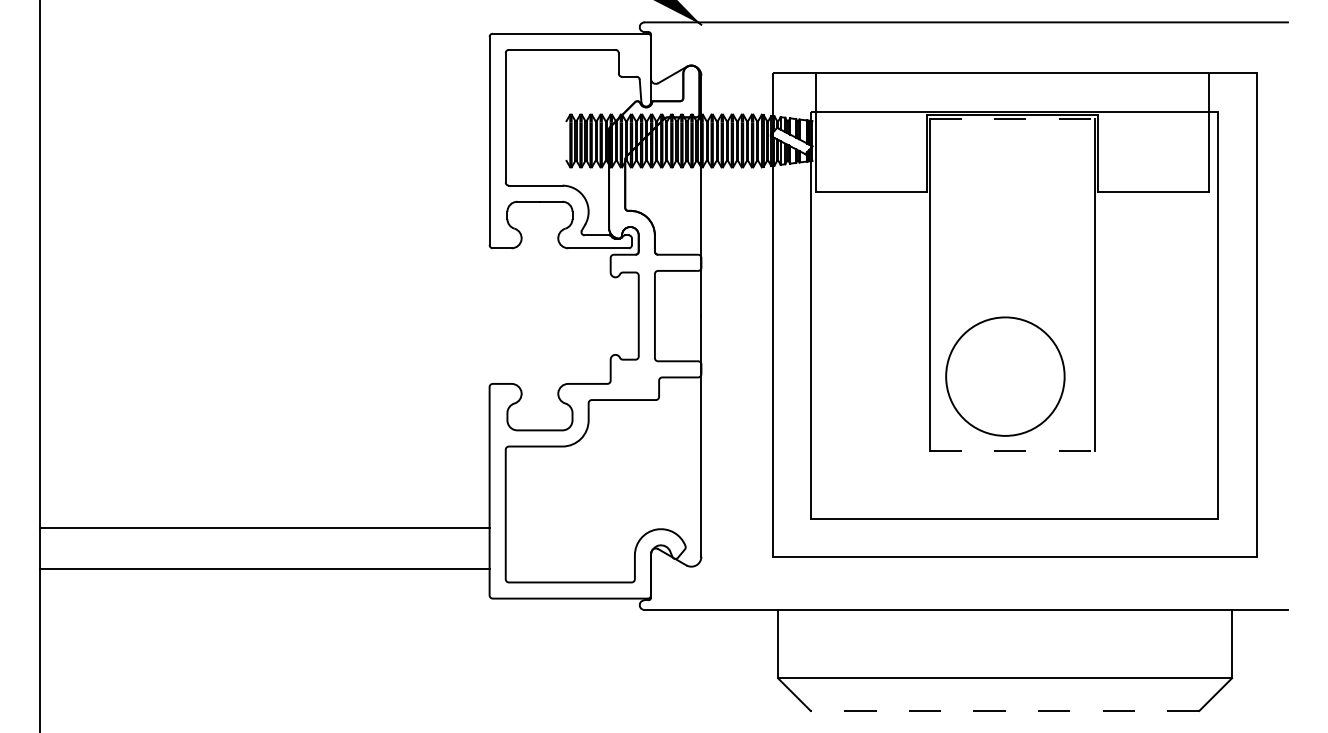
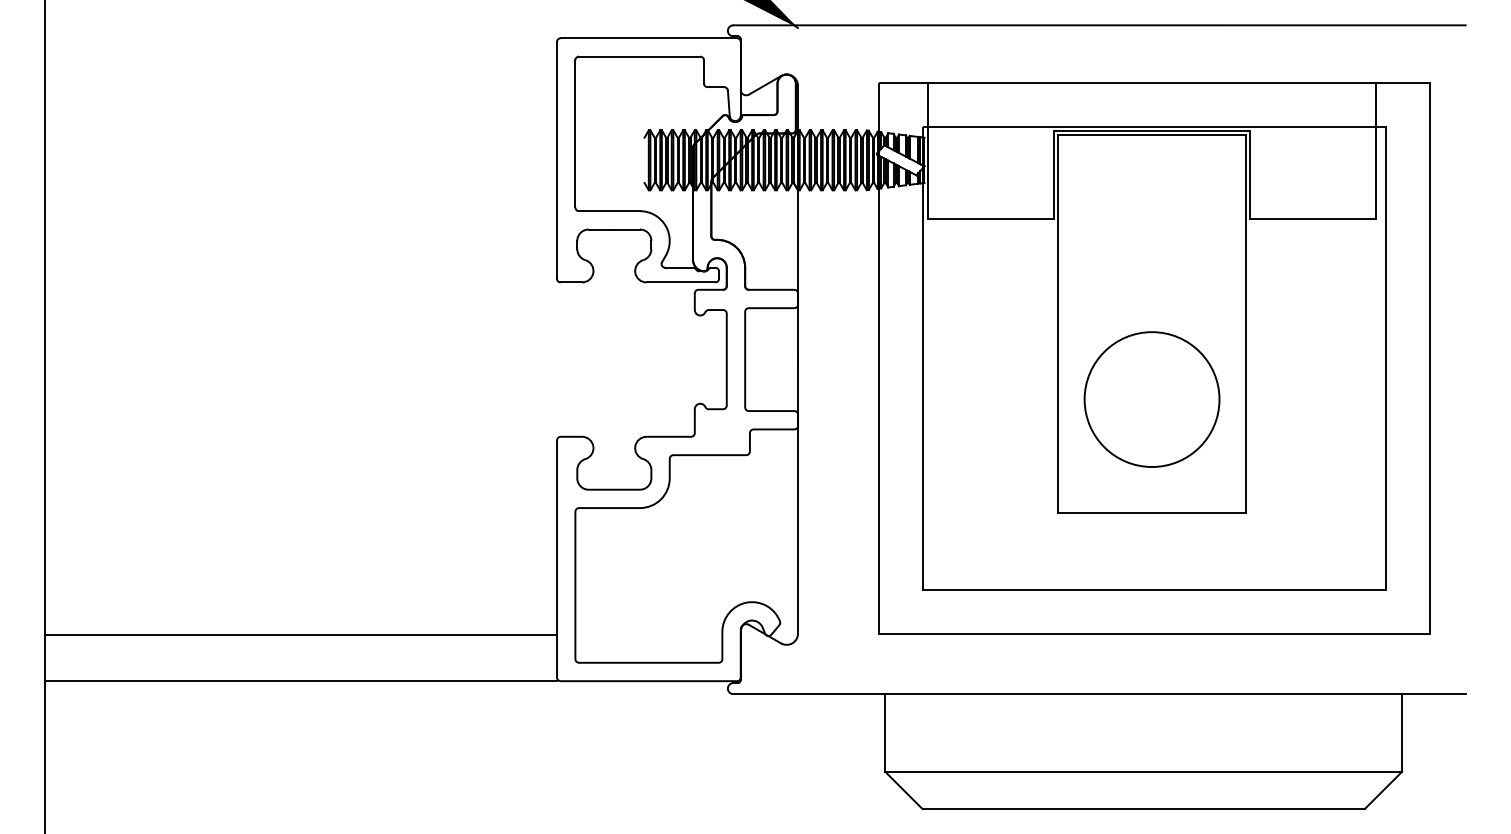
line: (1012, 119) -> (1152, 135), dashed -> solid
circle: (1004, 376) -> (1151, 399), moved
line: (1012, 450) -> (1152, 512), dashed -> solid
line: (265, 527) -> (301, 635), moved
line: (265, 569) -> (301, 681), moved
line: (1004, 711) -> (1143, 809), dashed -> solid

